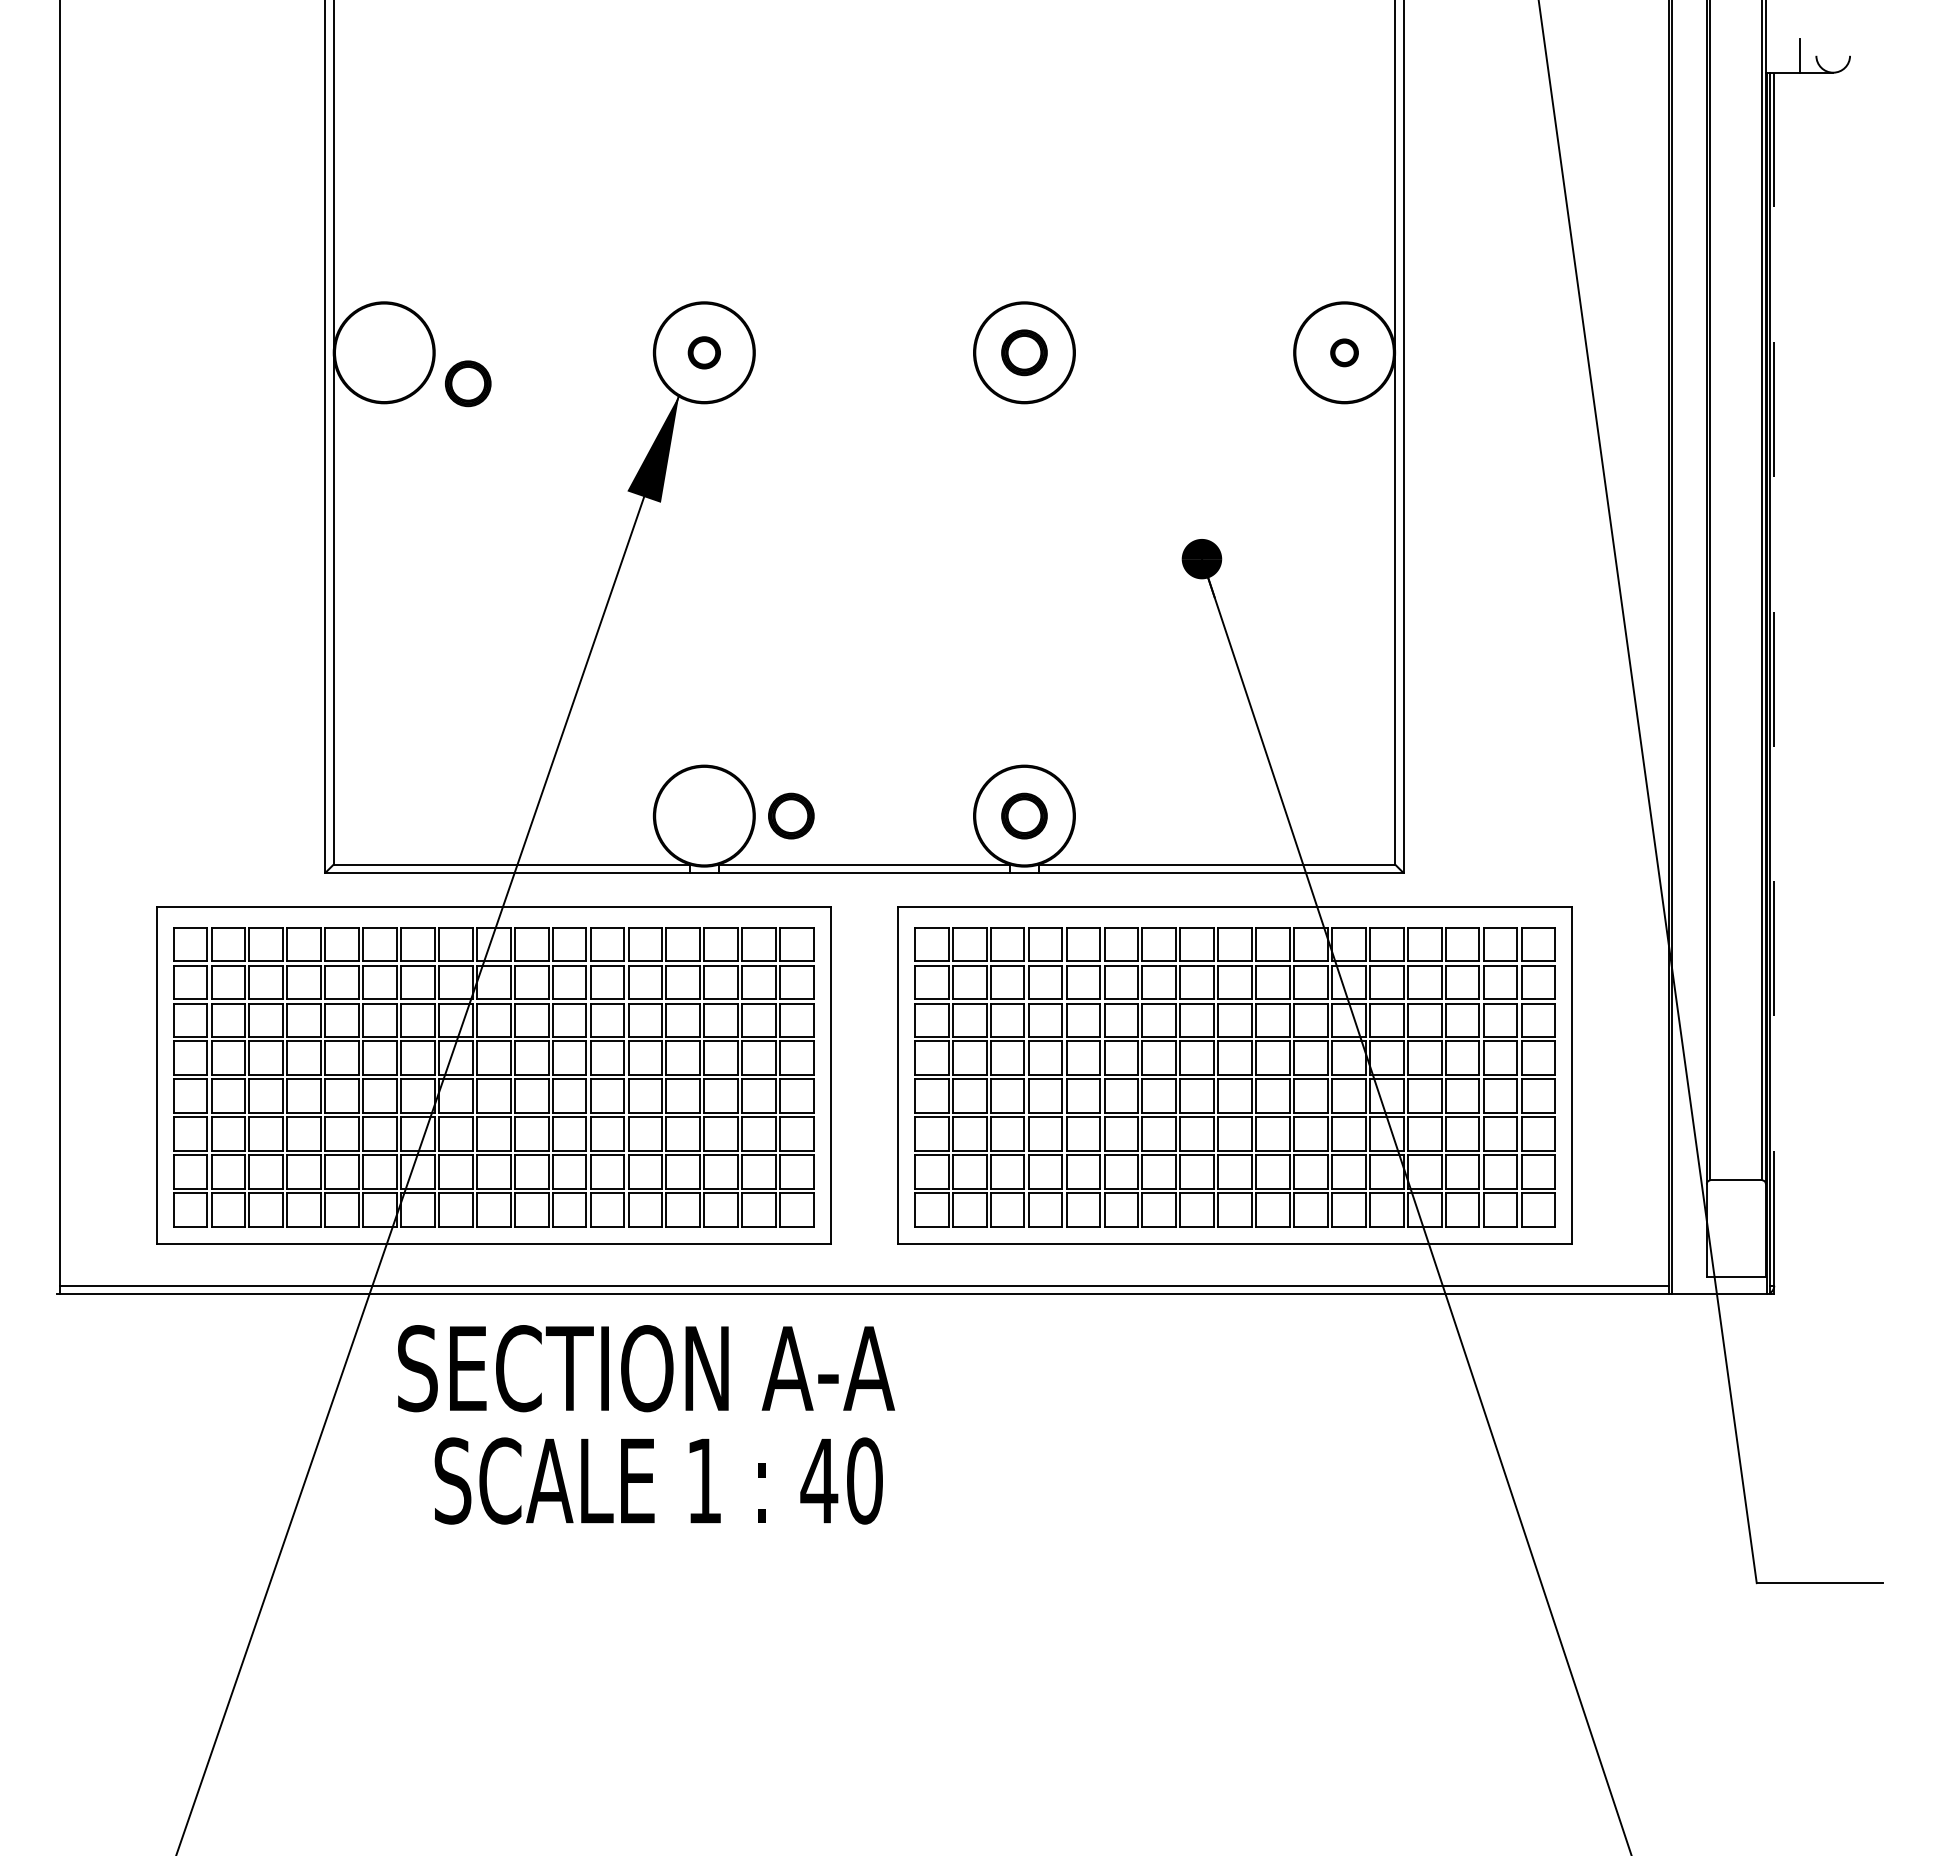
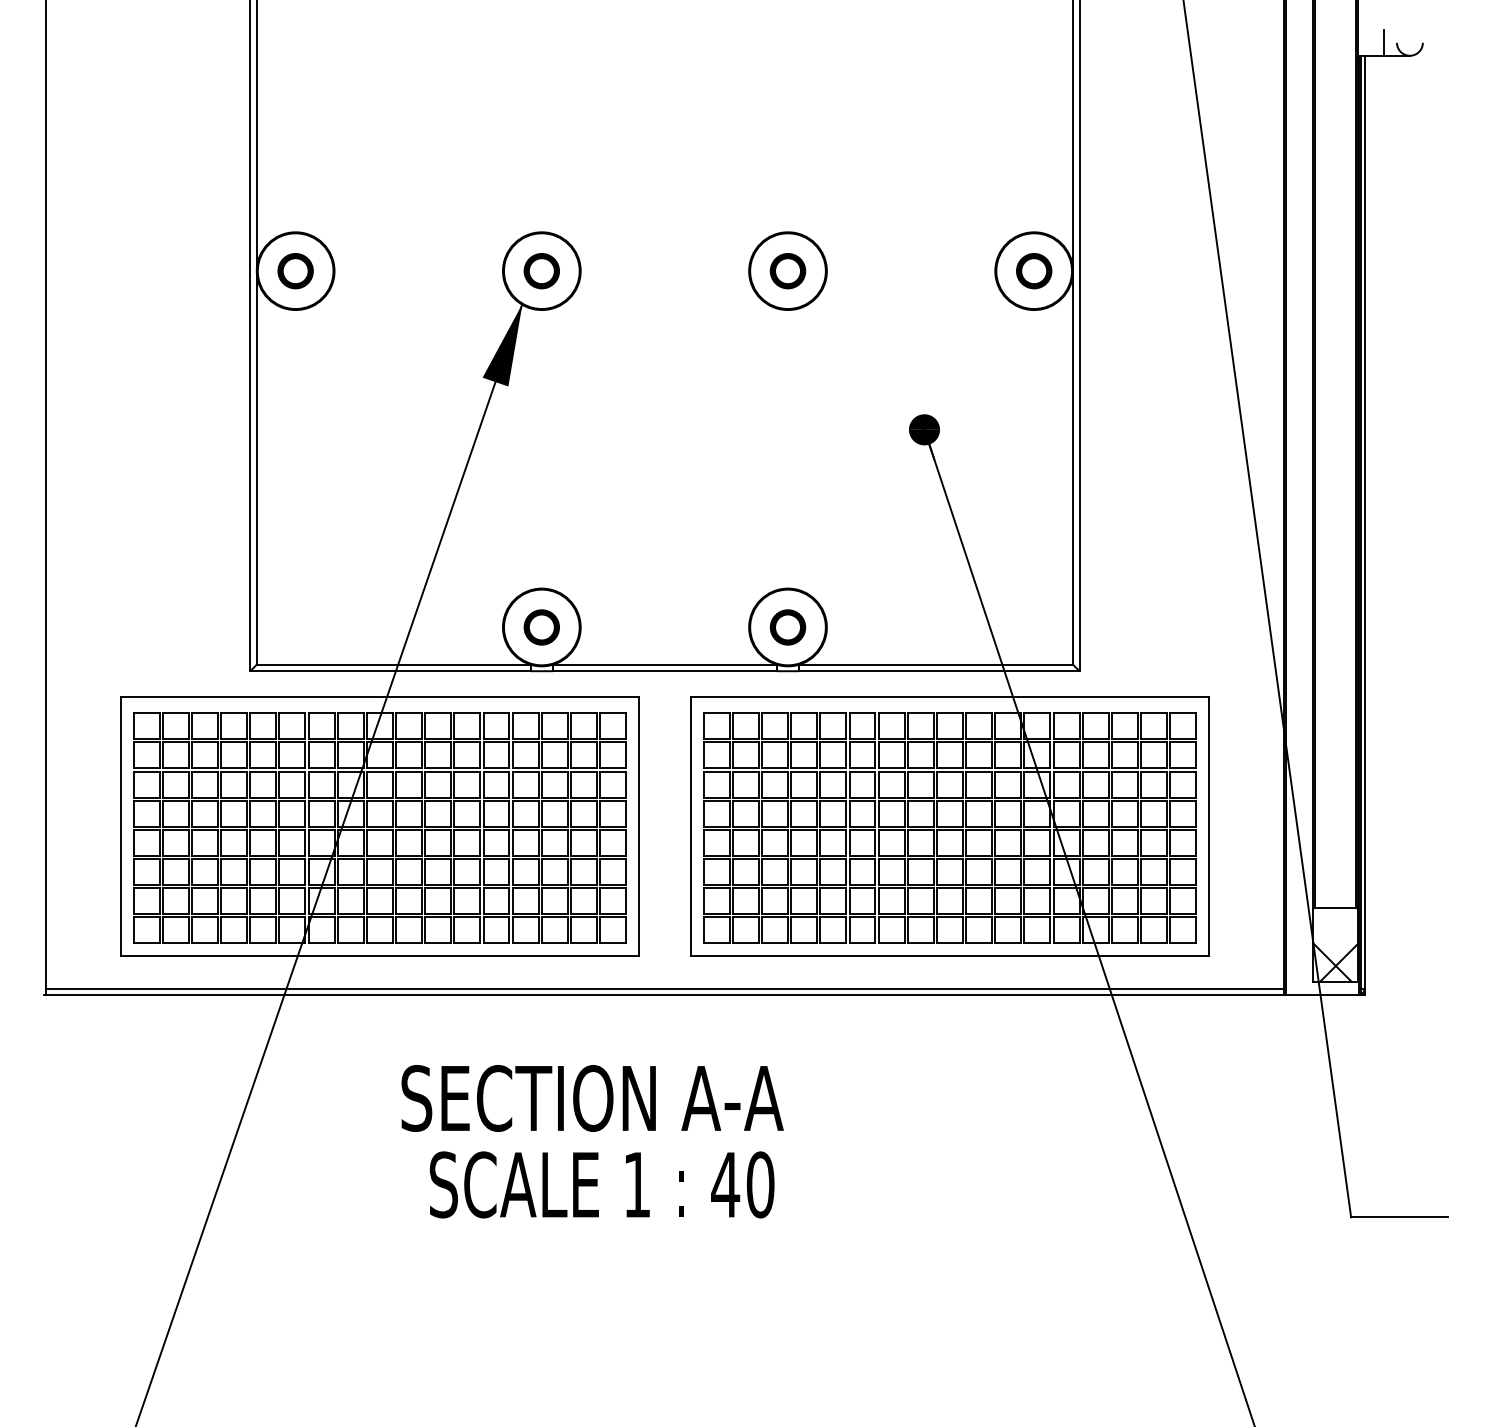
part: (704, 352) -> (541, 270), size x1.43
part: (1344, 352) -> (1034, 270), size x1.67
part: (468, 383) -> (295, 270), moved
line: (1774, 679) -> (1364, 522), dashed -> solid
part: (791, 815) -> (541, 626), moved
hatch: (1735, 1251) -> (1334, 962), added
text: (646, 1424) -> (592, 1141), moved

